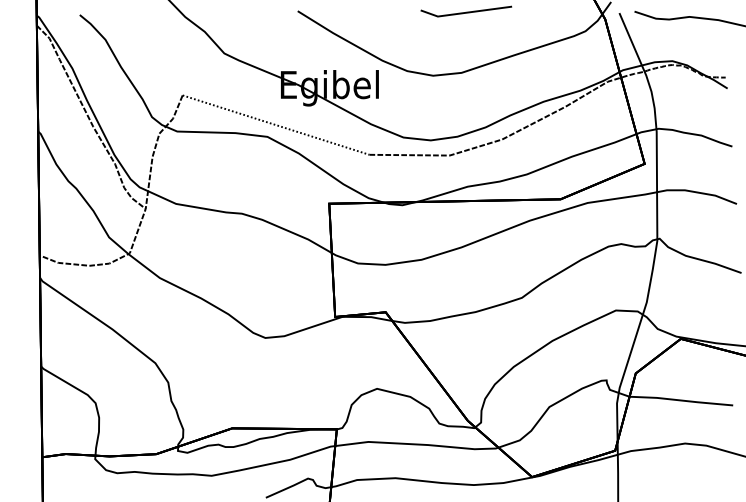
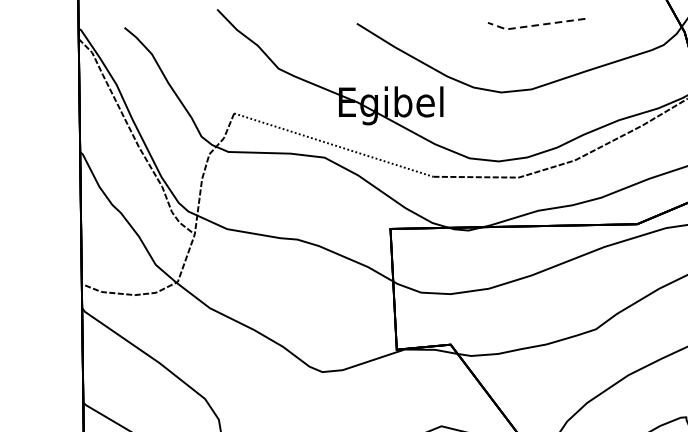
line: (464, 13) -> (534, 26), solid -> dashed

